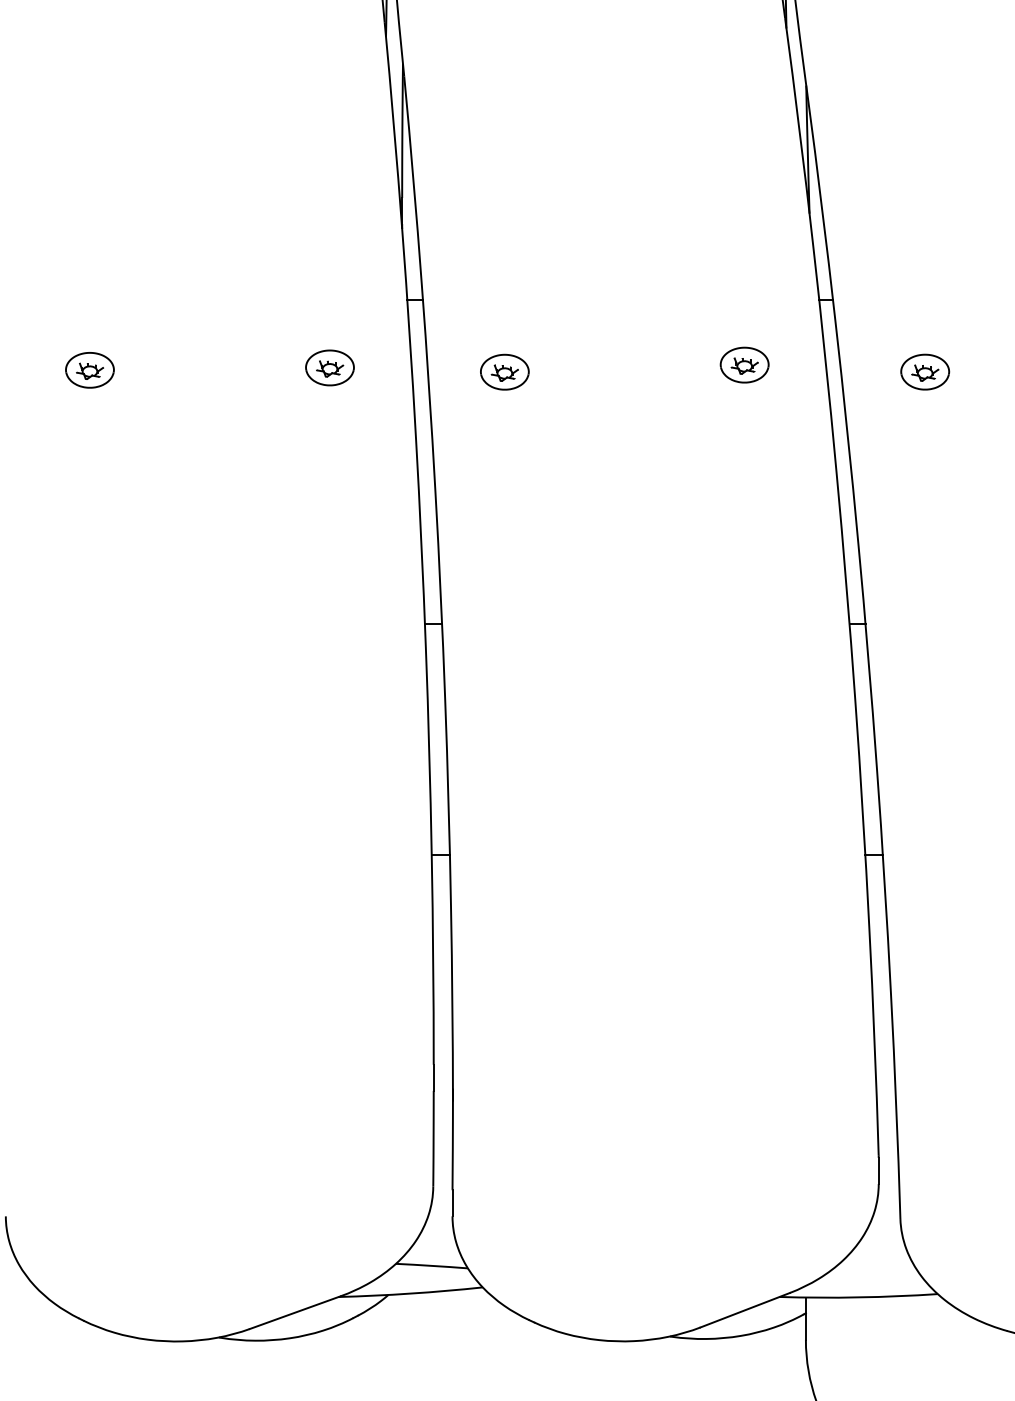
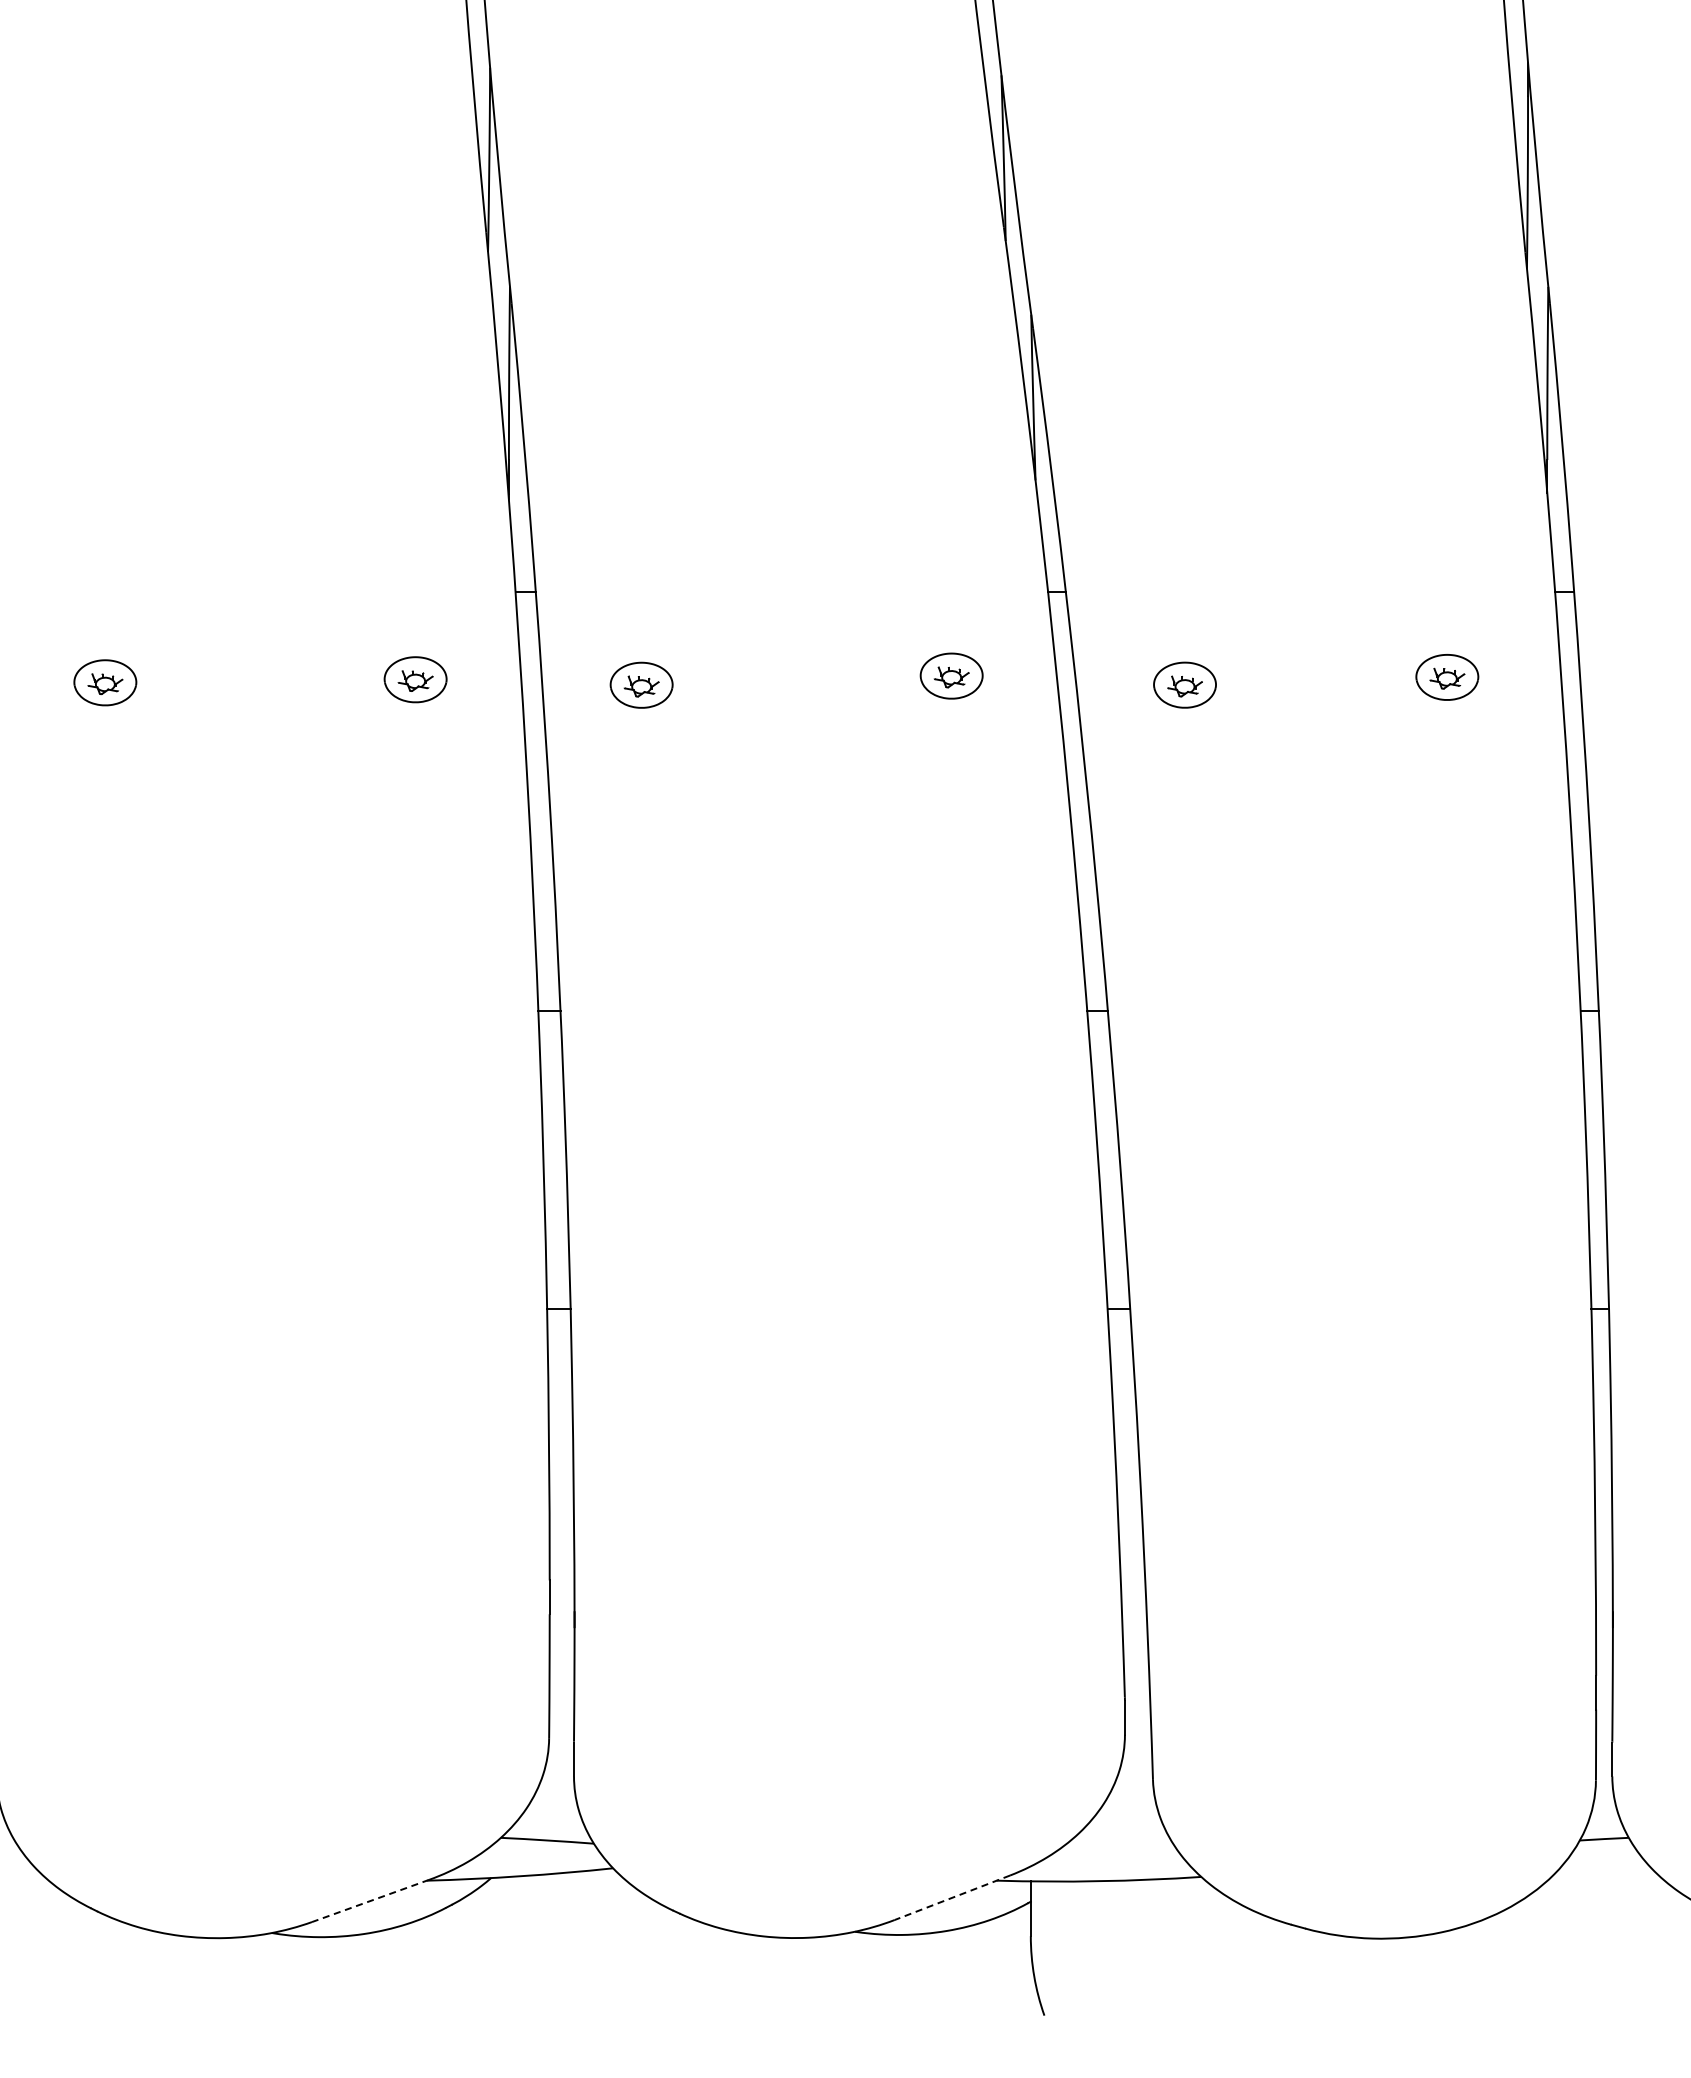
line: (745, 1310) -> (952, 1897), solid -> dashed
line: (295, 1313) -> (370, 1901), solid -> dashed

